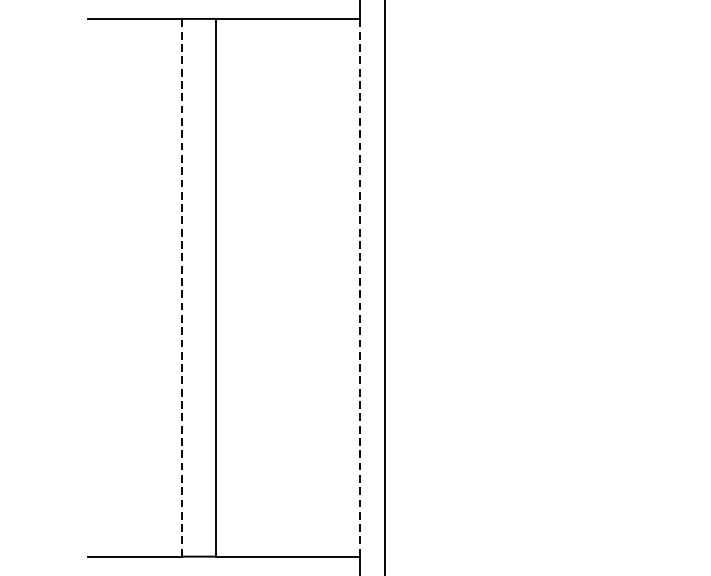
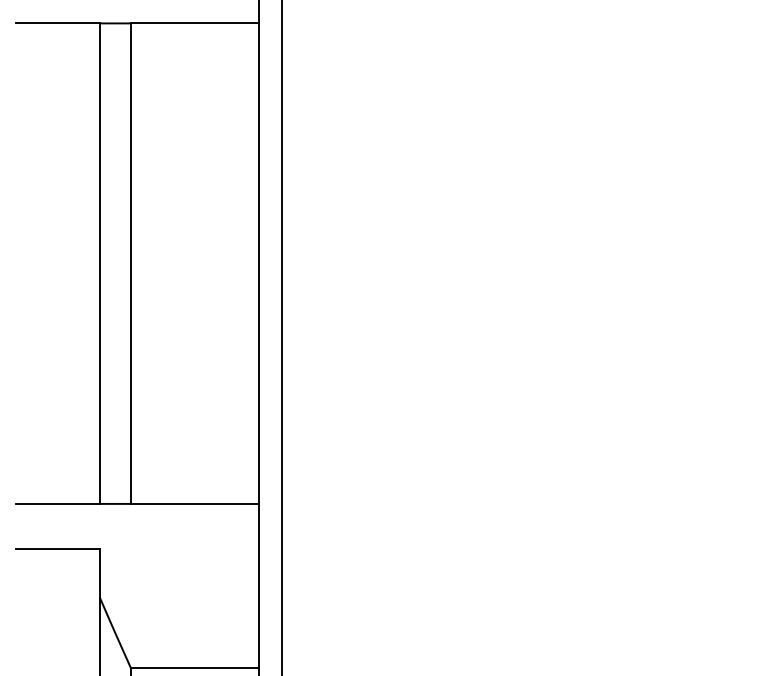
line: (182, 287) -> (100, 263), dashed -> solid
line: (360, 287) -> (259, 263), dashed -> solid

